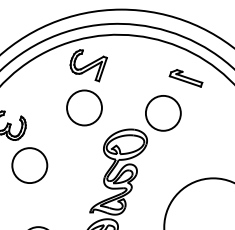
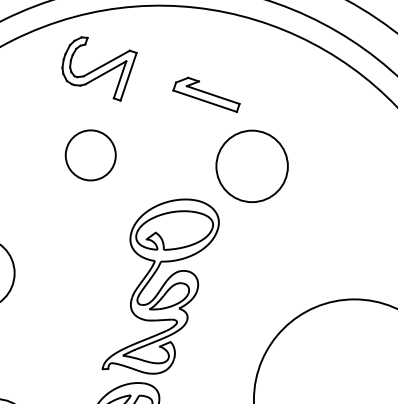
part: (185, 78) -> (205, 95), moved
circle: (84, 107) -> (90, 154), size x0.7

